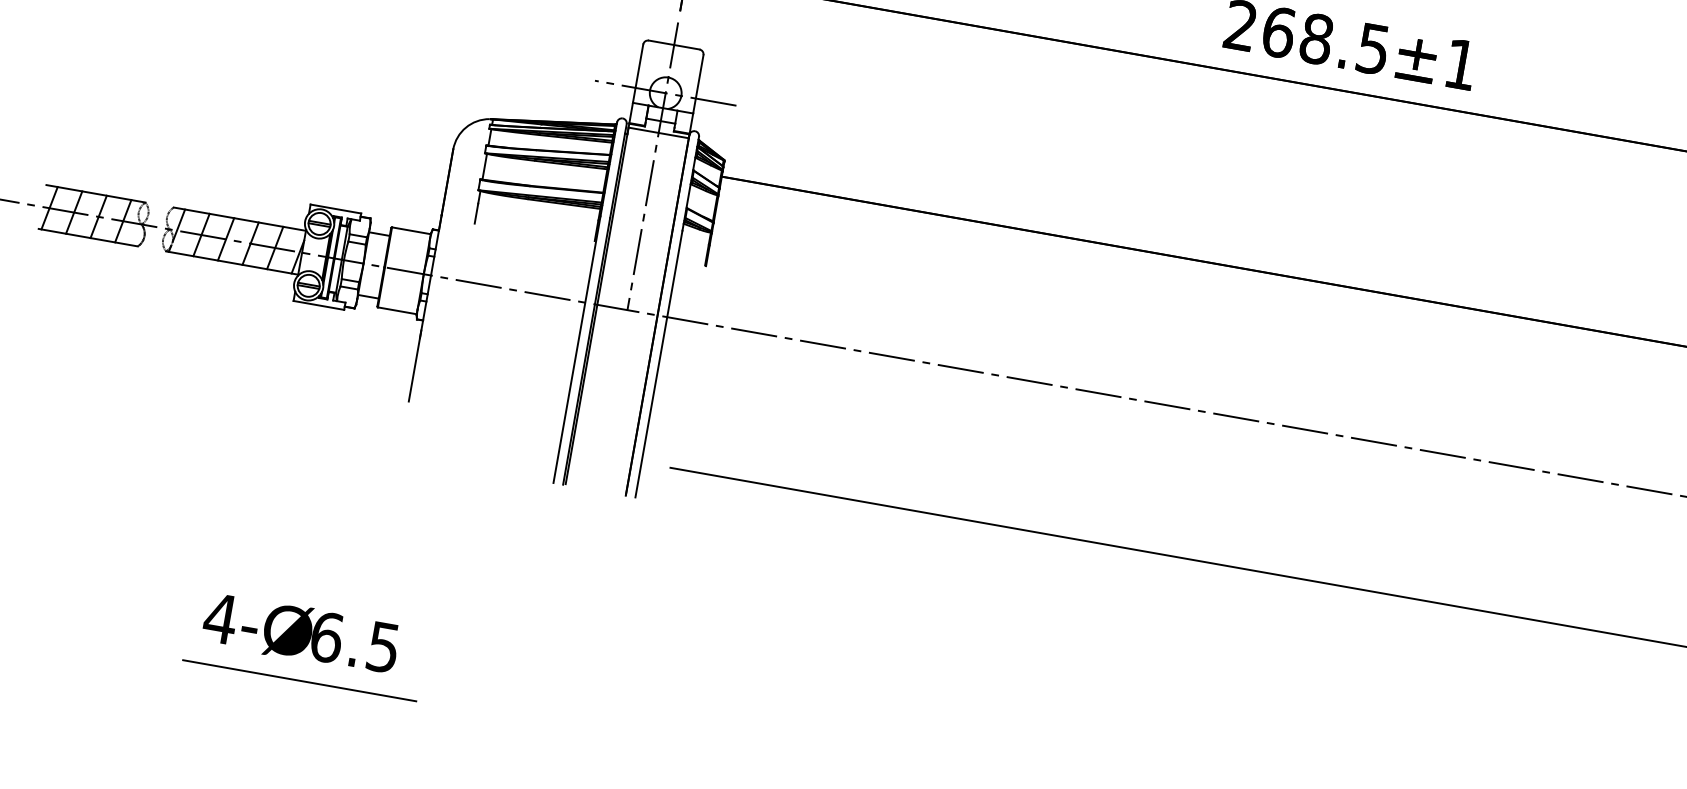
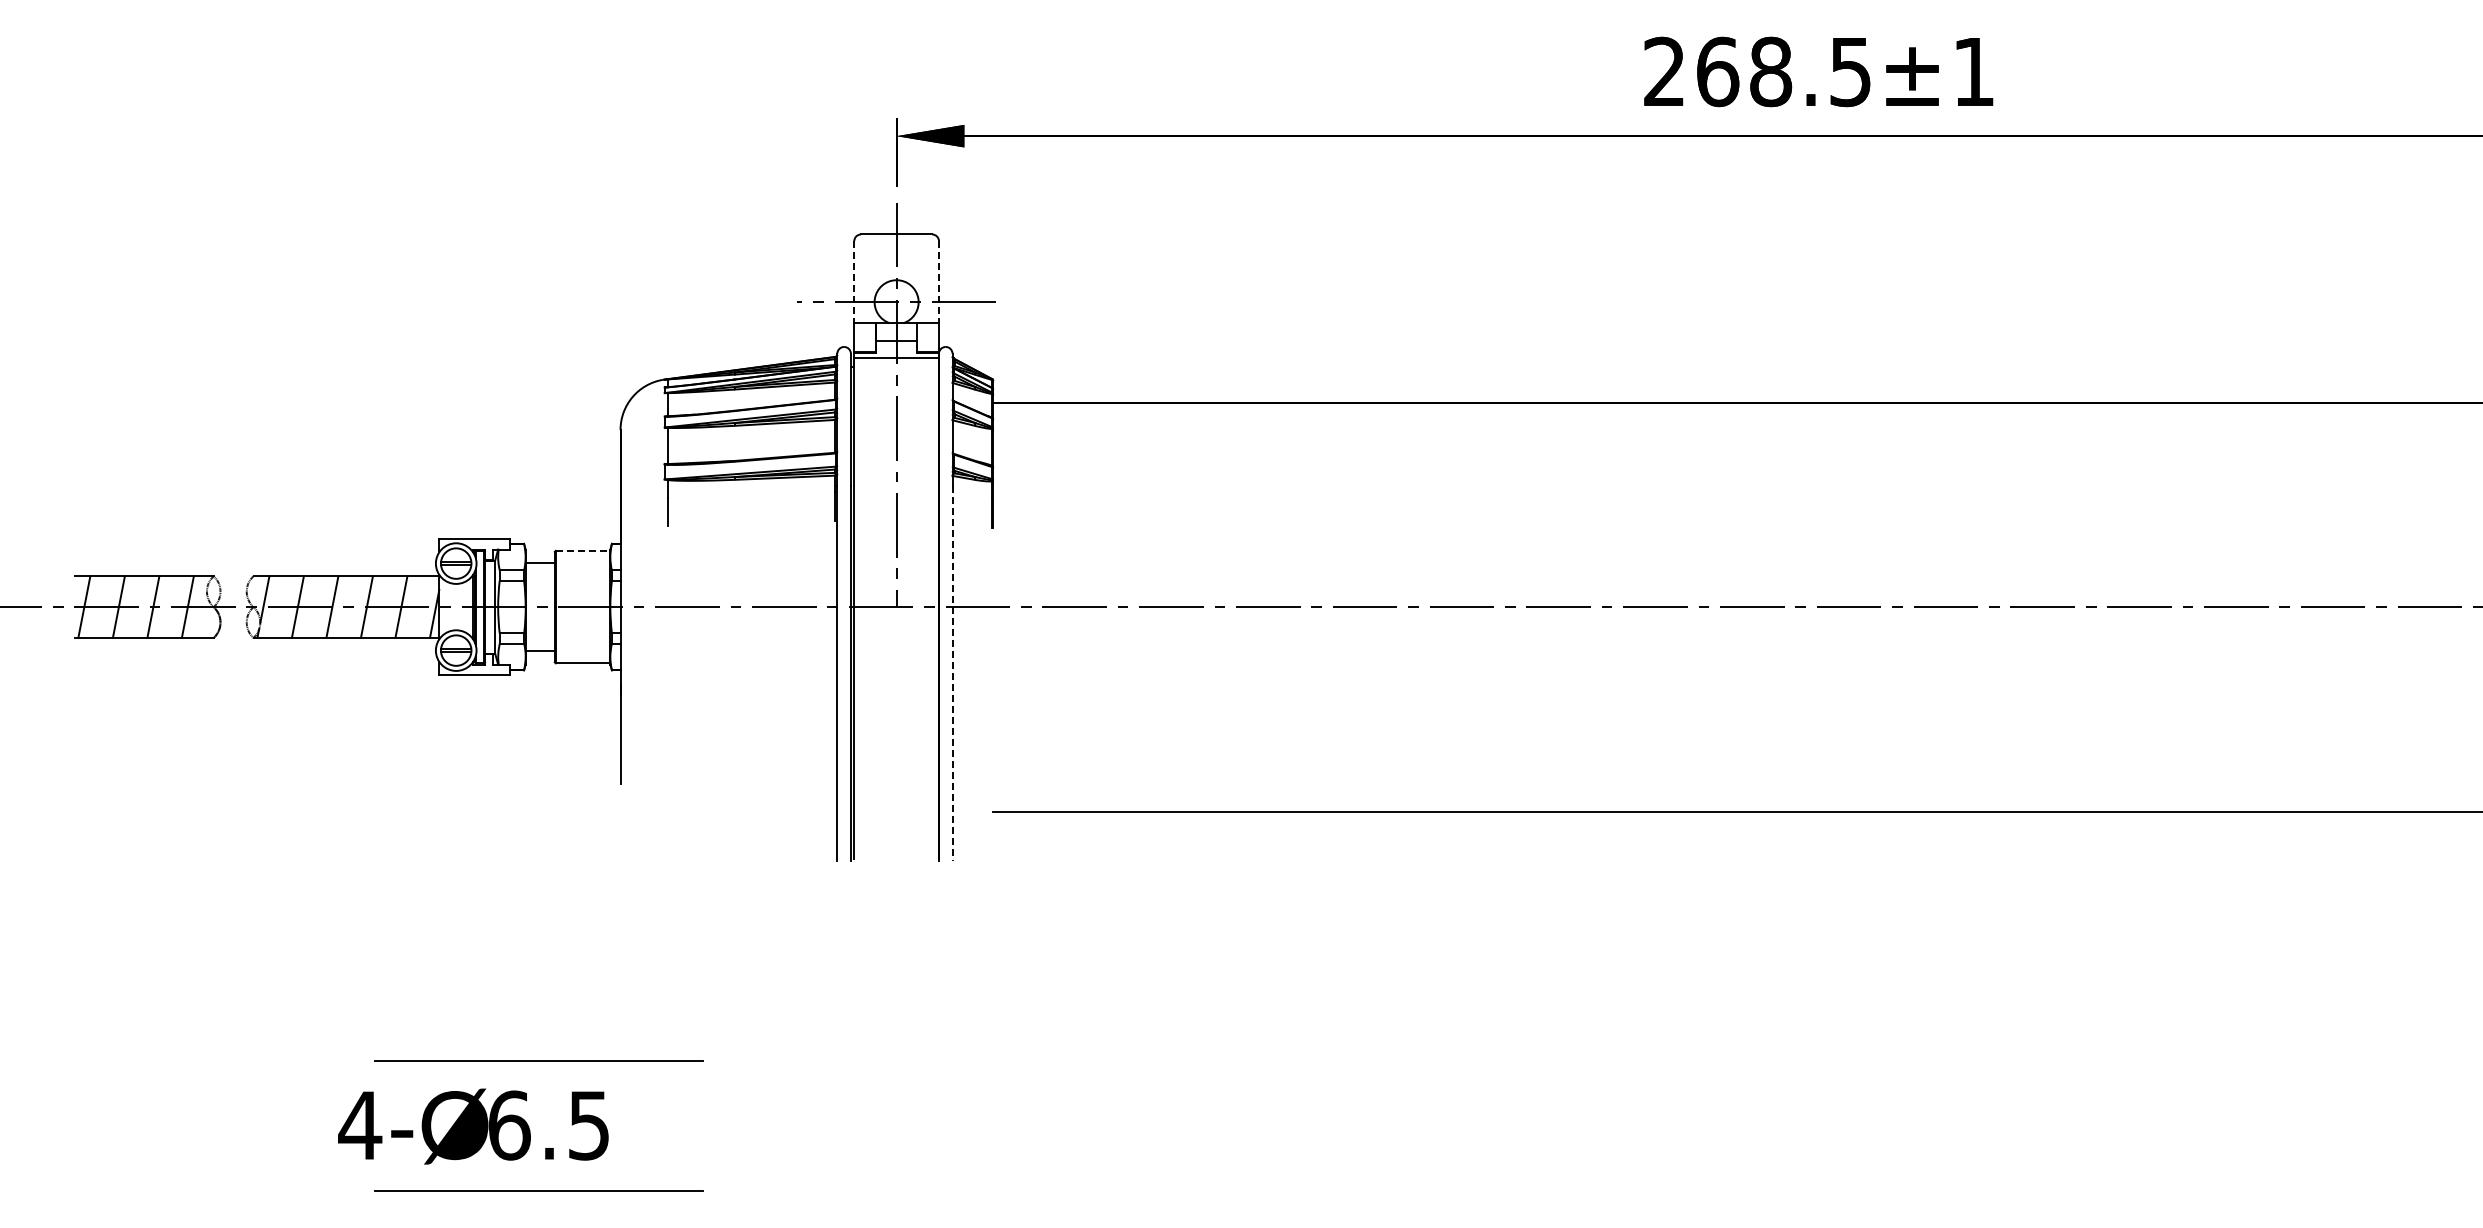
line: (638, 73) -> (854, 282), solid -> dashed
line: (697, 84) -> (938, 282), solid -> dashed
line: (411, 230) -> (583, 550), solid -> dashed
line: (658, 364) -> (952, 673), solid -> dashed
line: (315, 587) -> (538, 1060), added
text: (301, 633) -> (473, 1126), moved

